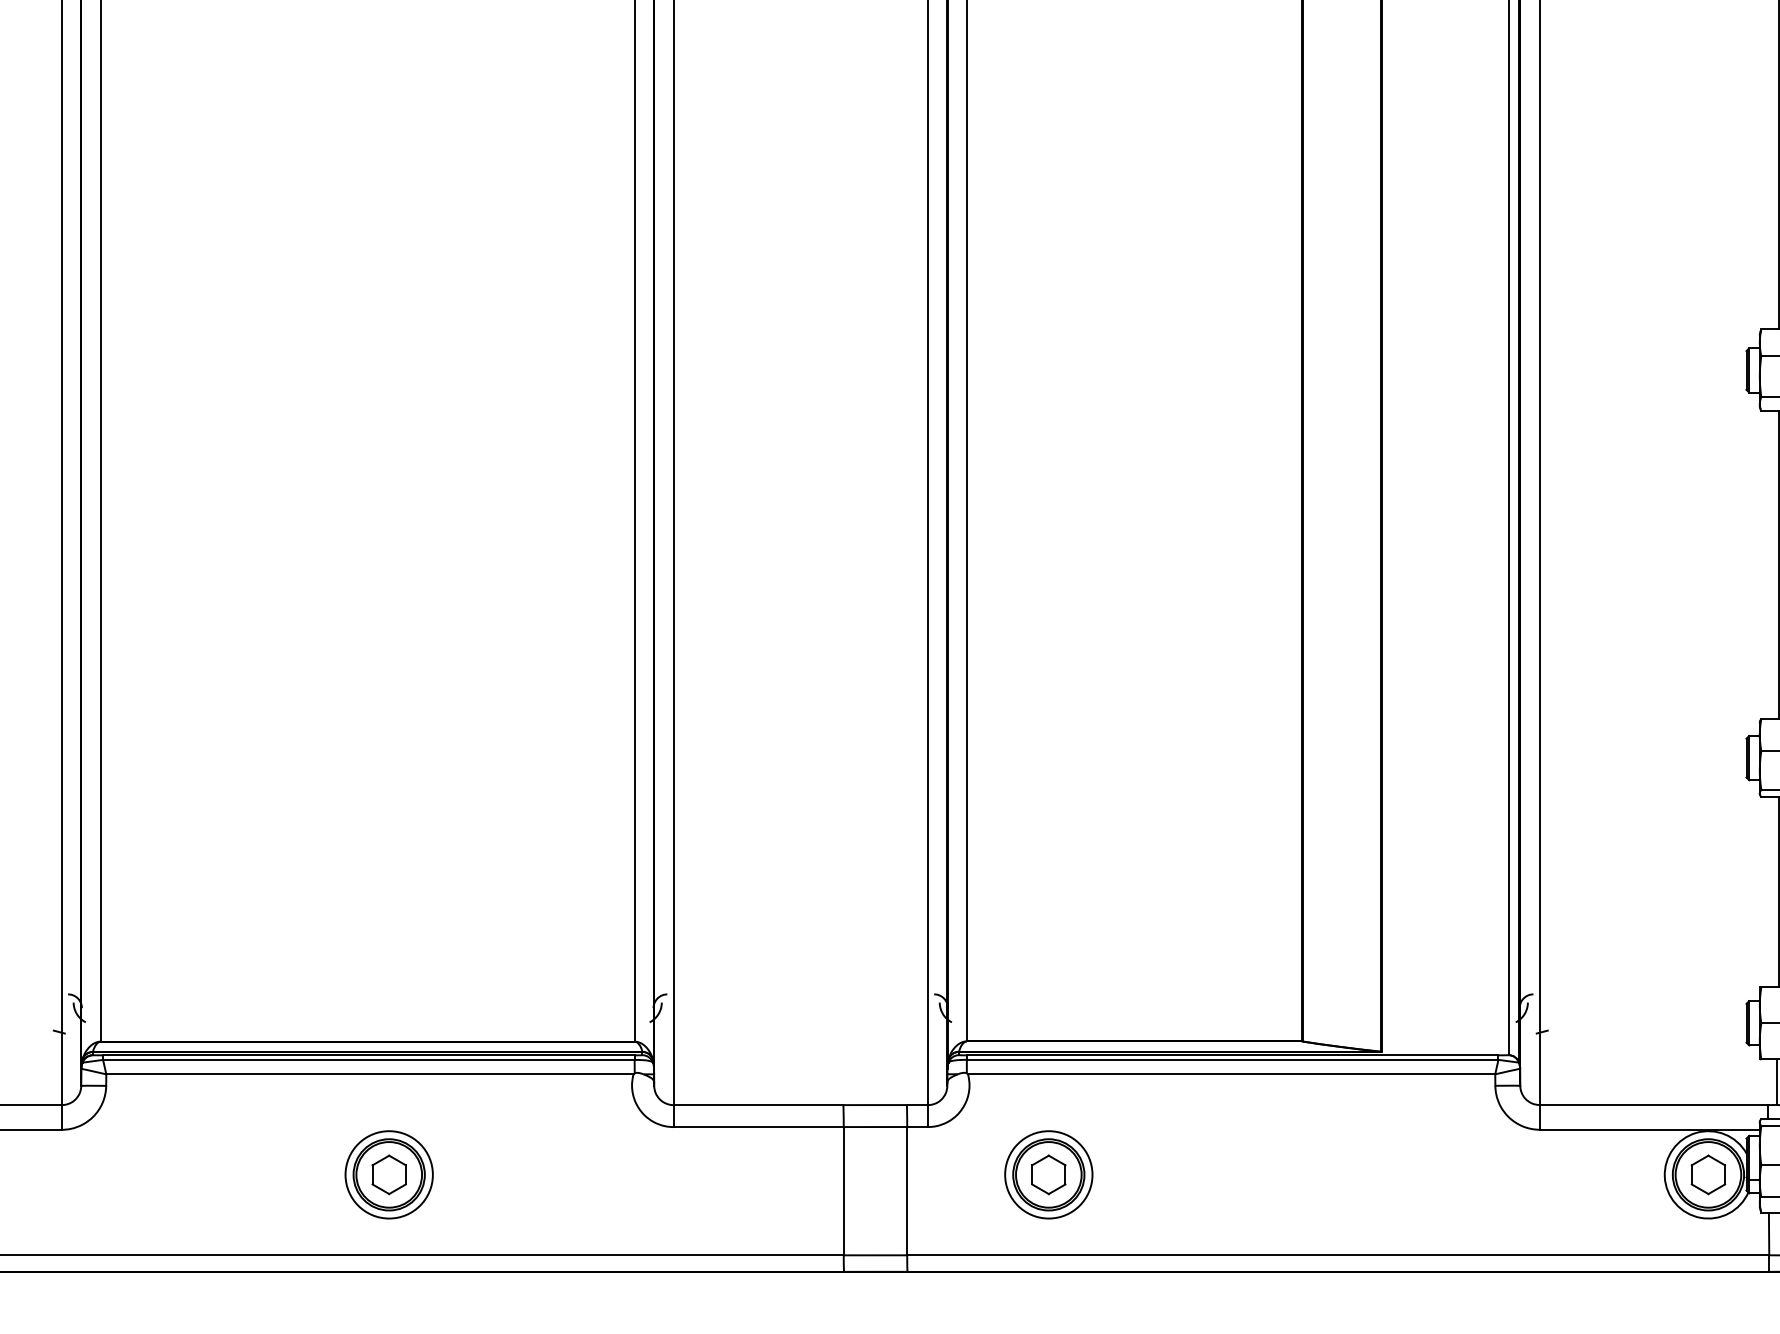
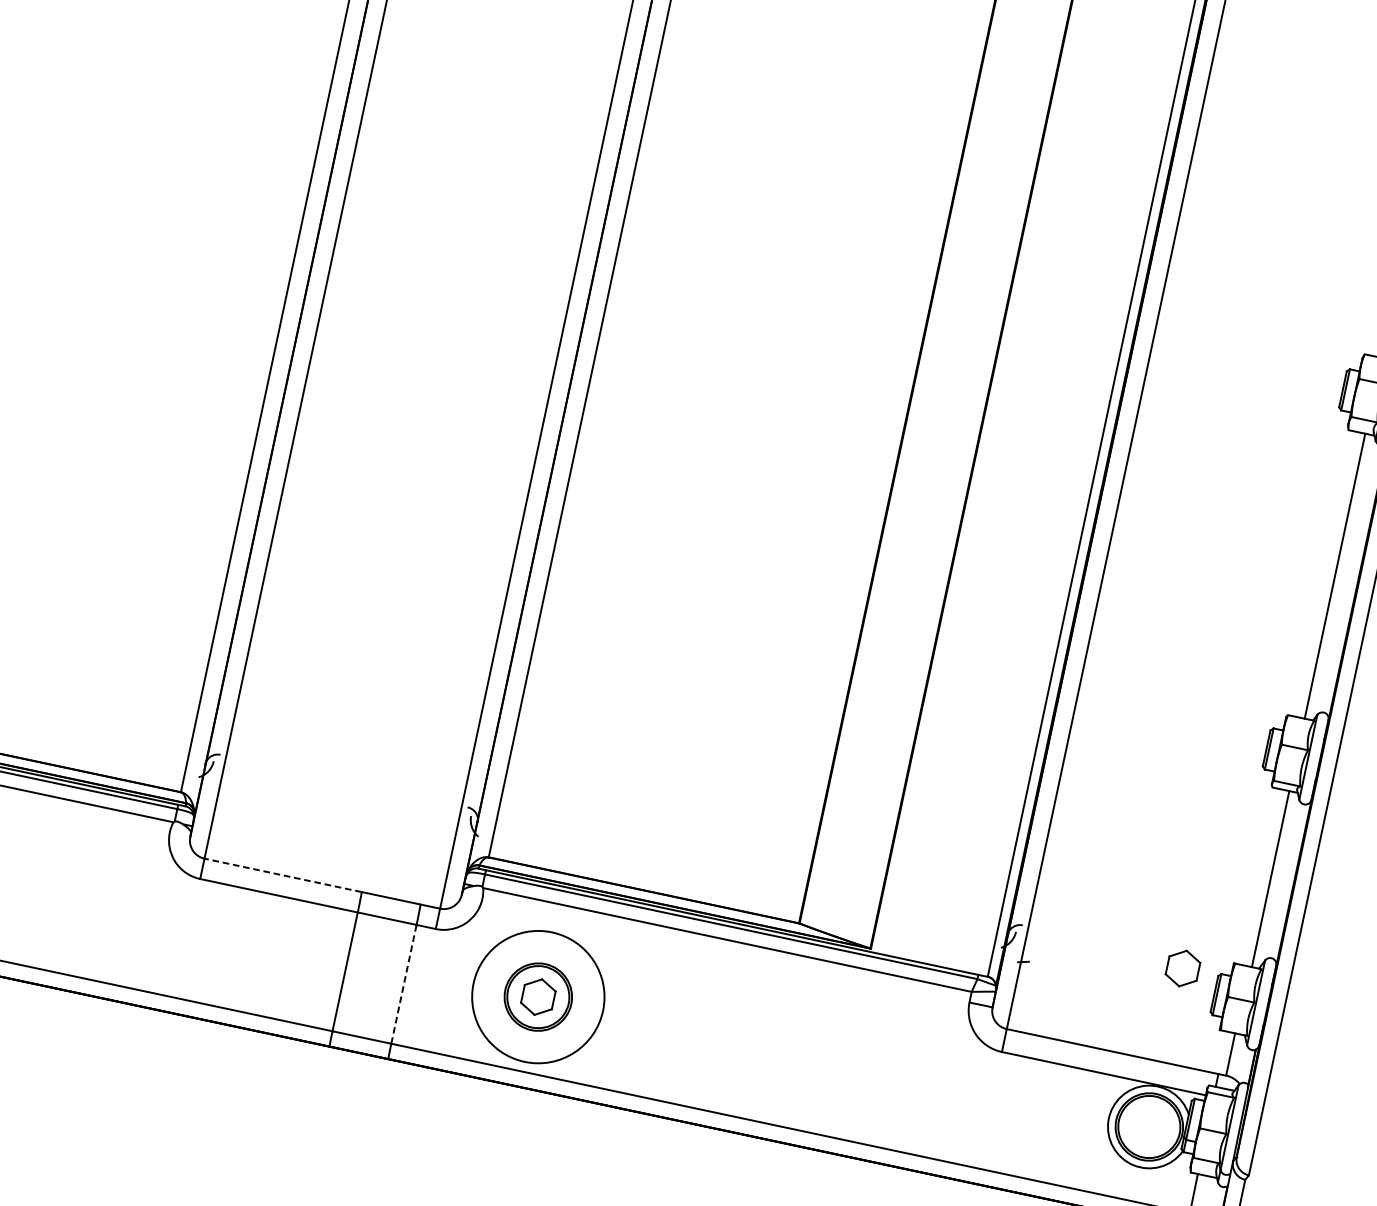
line: (758, 1105) -> (283, 875), solid -> dashed
circle: (1048, 1174) -> (538, 996), size x1.6
part: (1708, 1174) -> (1183, 968), moved
line: (907, 1190) -> (404, 983), solid -> dashed

